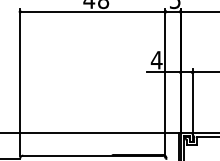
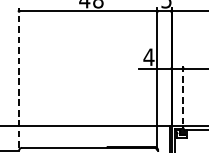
line: (20, 81) -> (19, 77), solid -> dashed
line: (192, 100) -> (182, 95), solid -> dashed

